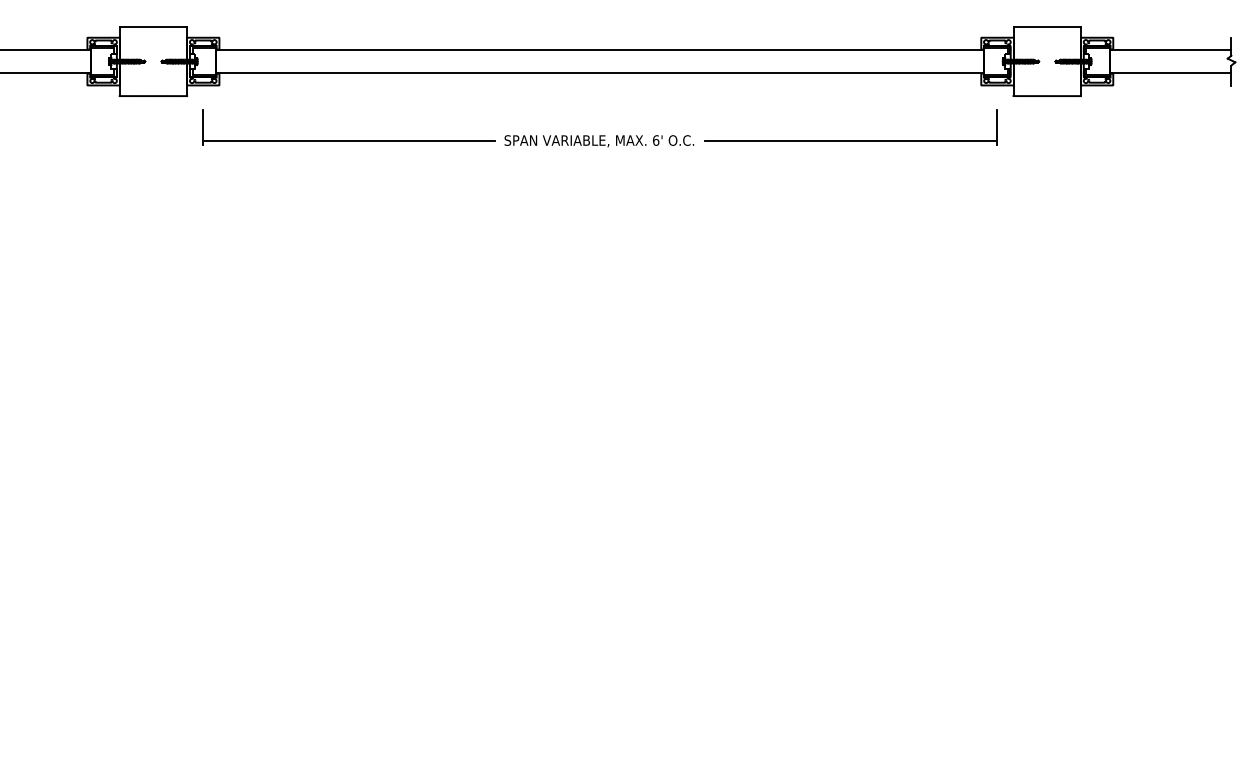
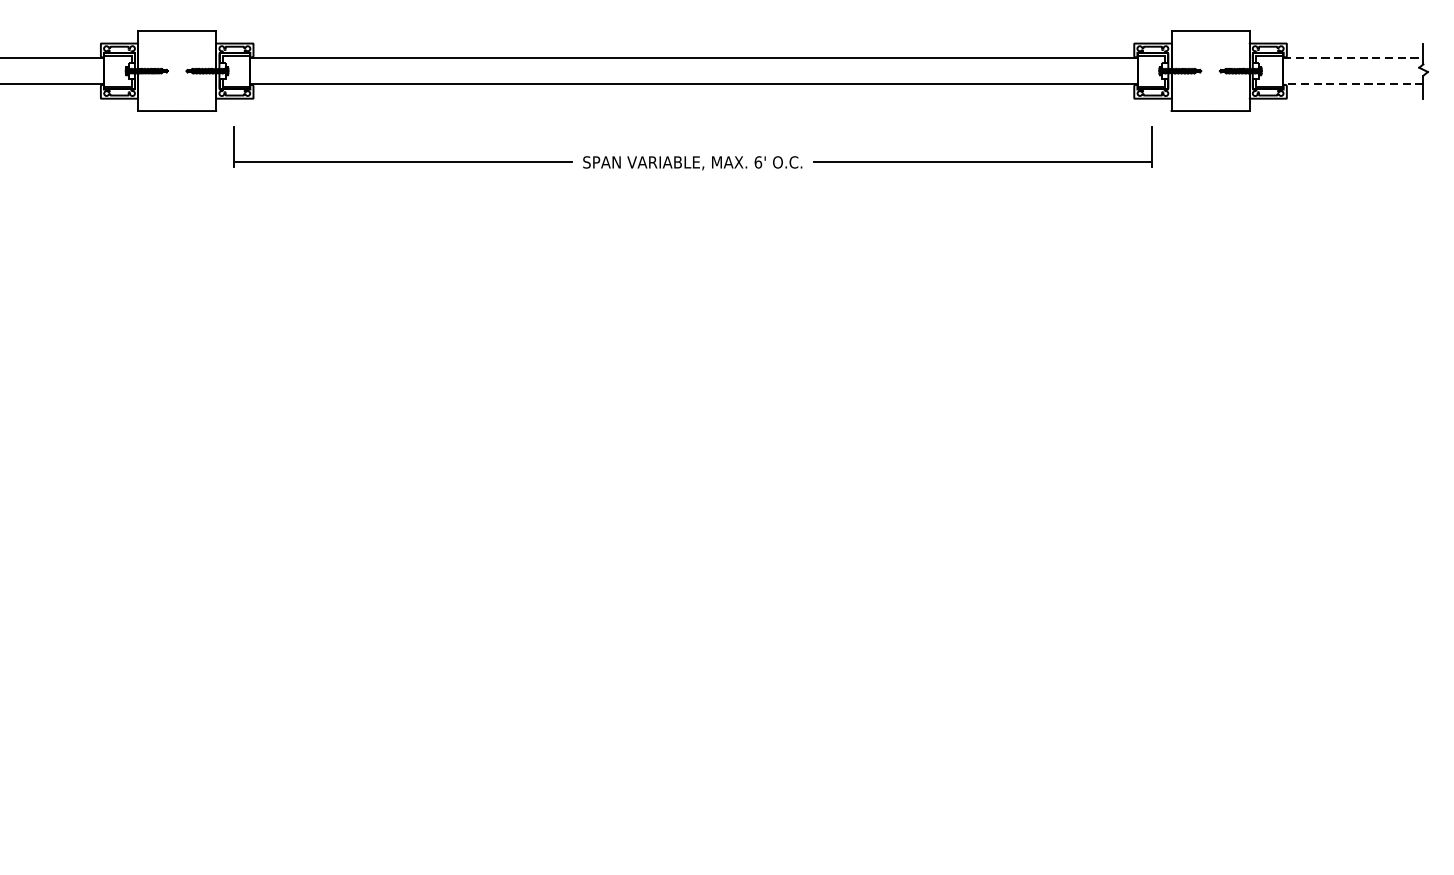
line: (1170, 50) -> (1353, 58), solid -> dashed
line: (1170, 72) -> (1353, 83), solid -> dashed

